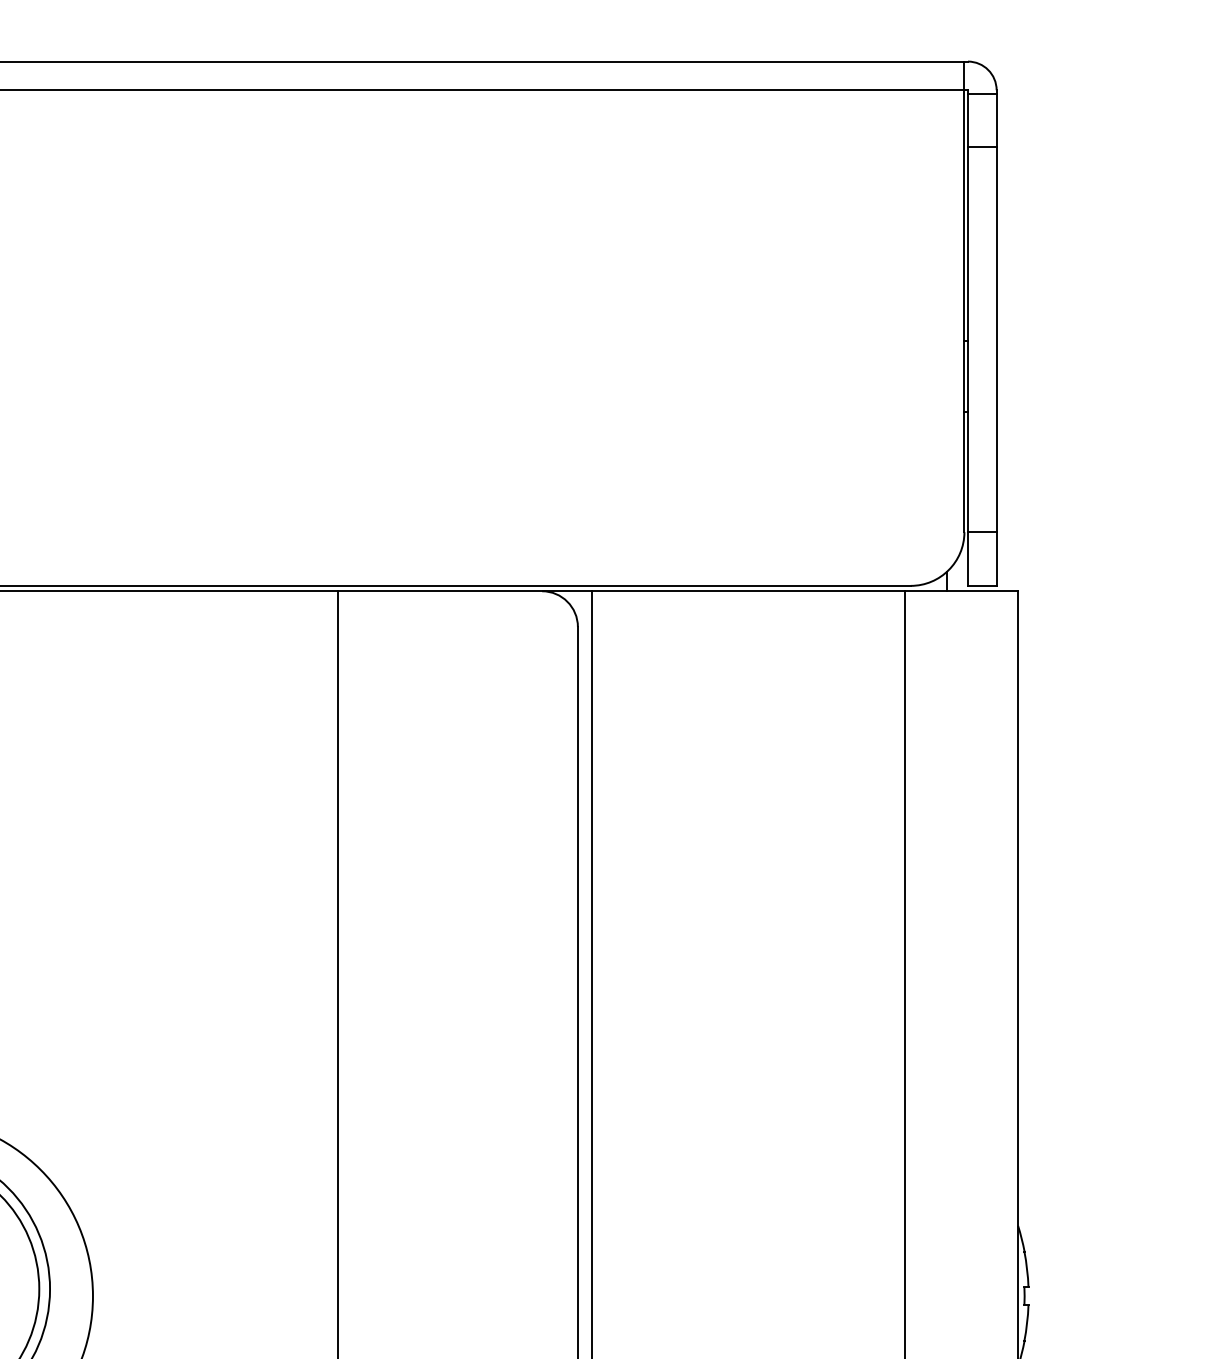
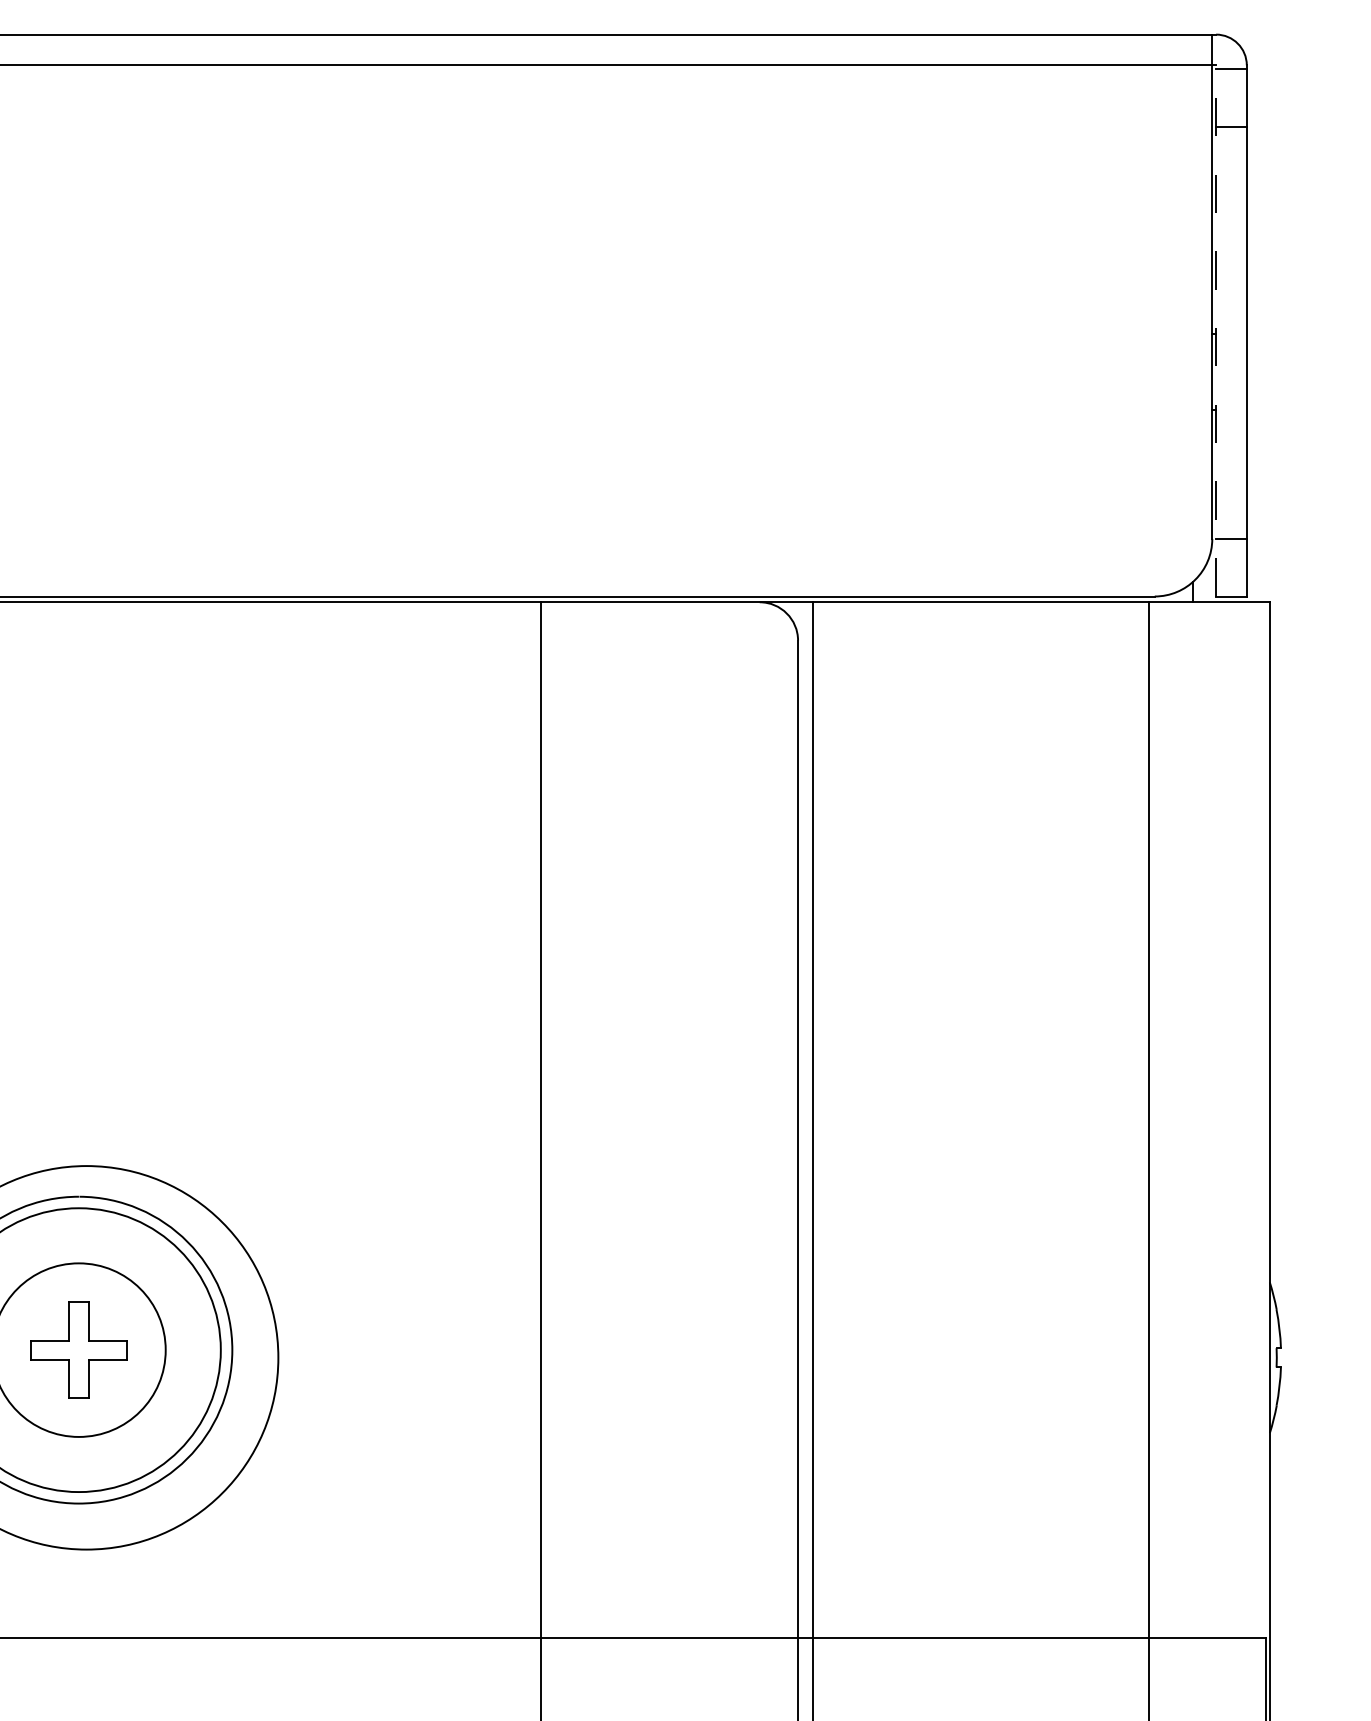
line: (968, 337) -> (1216, 330), solid -> dashed

